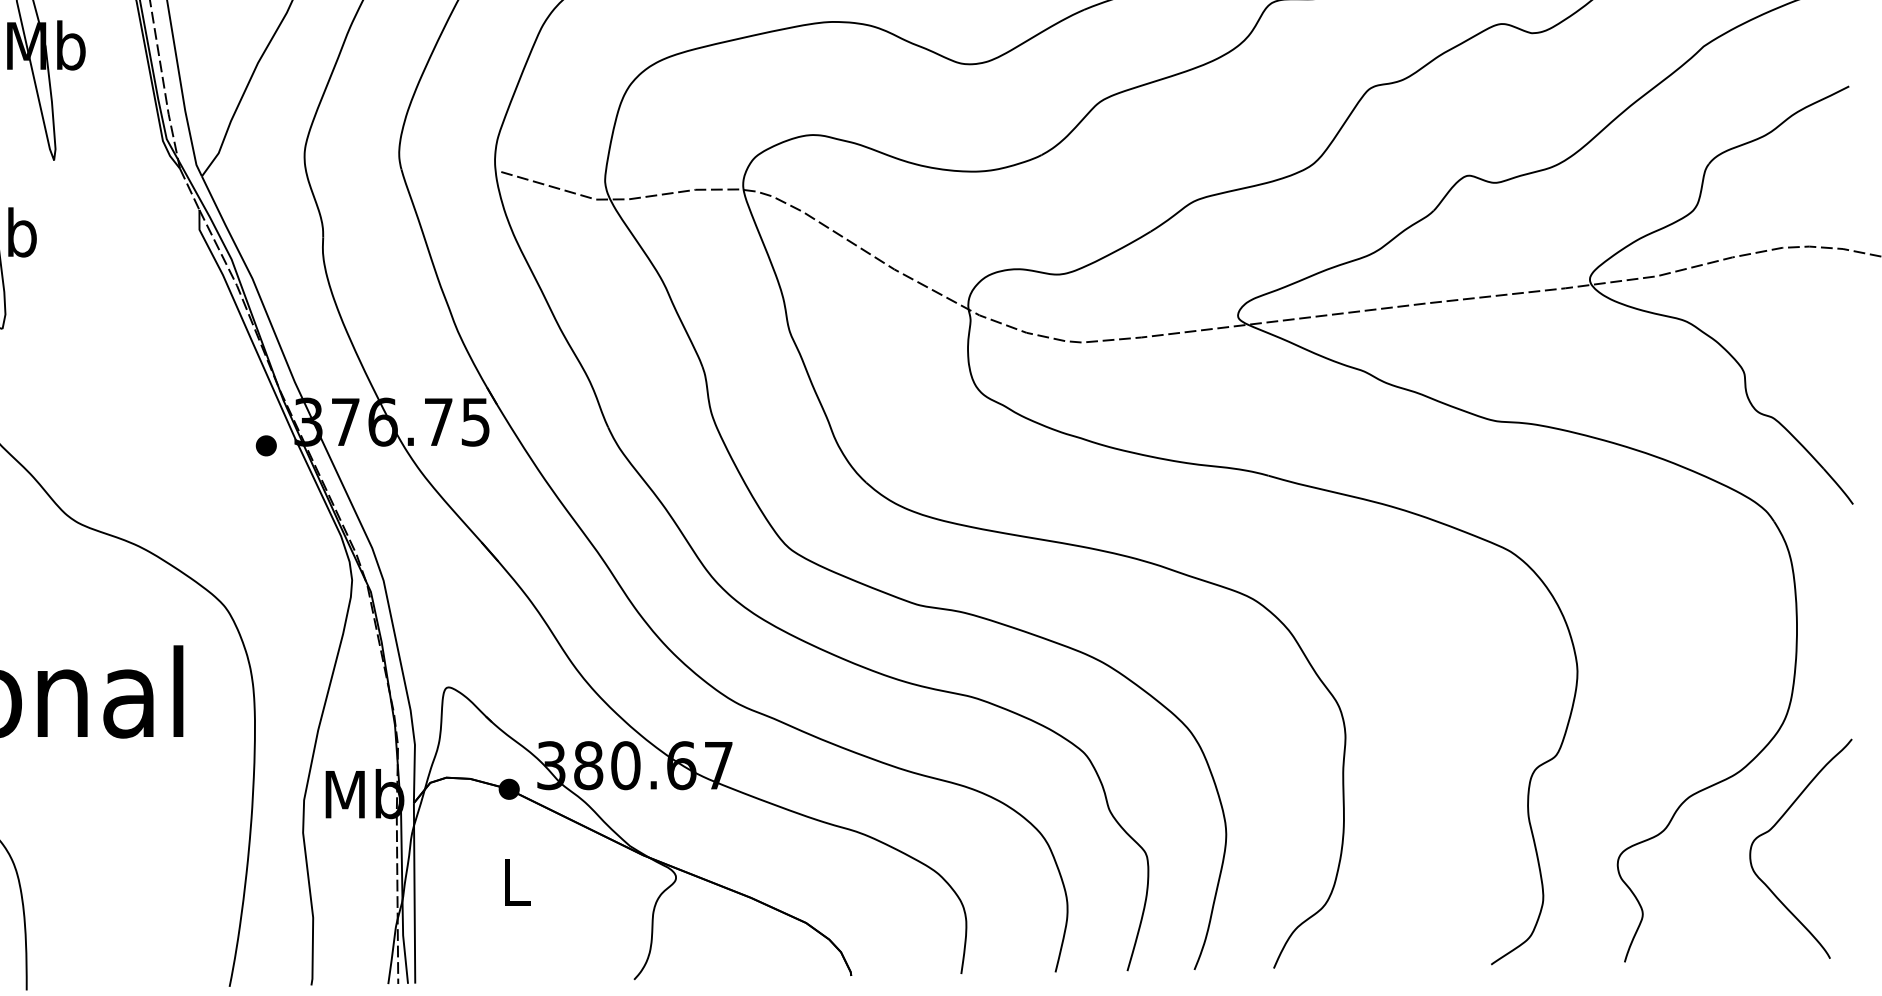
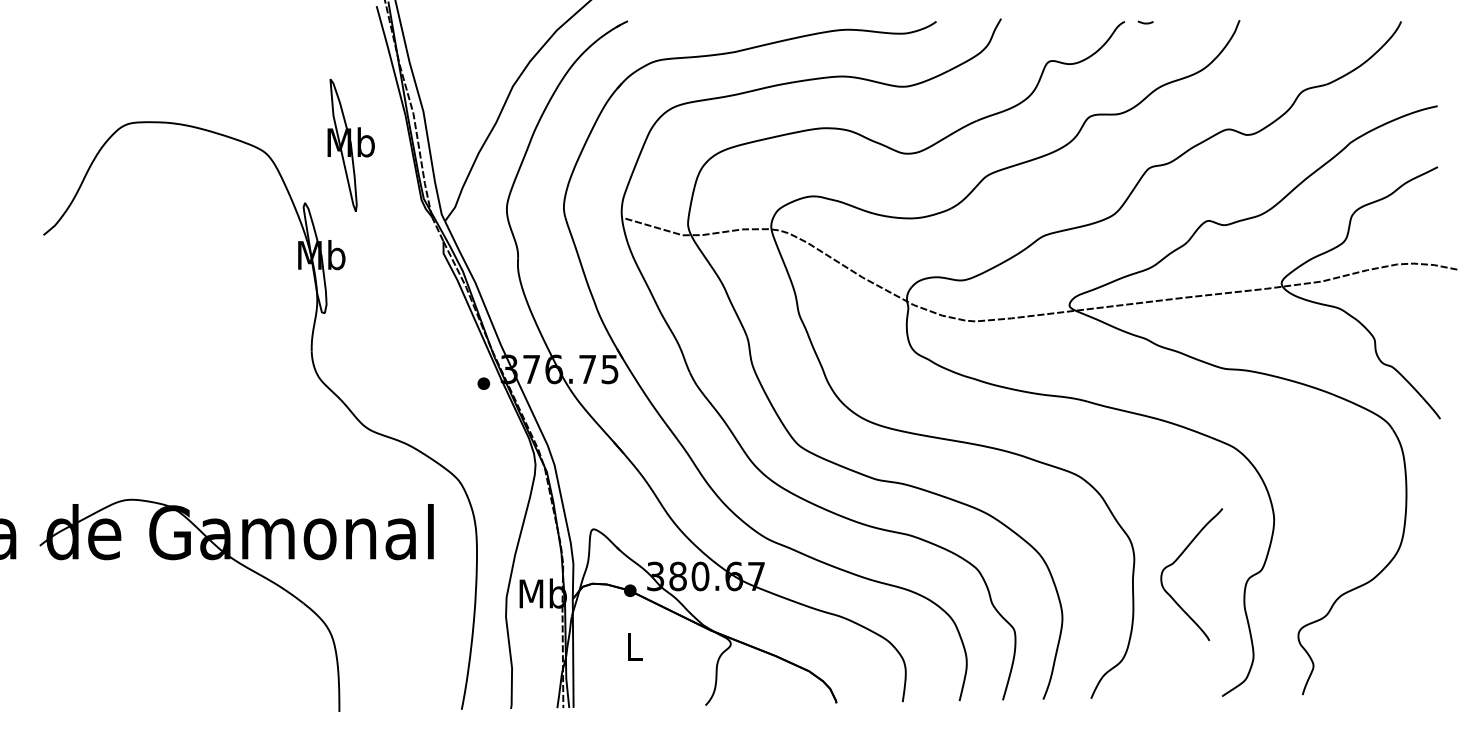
curve: (1777, 825) -> (1177, 560), moved

